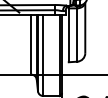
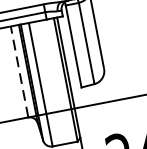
line: (31, 44) -> (19, 71), solid -> dashed

